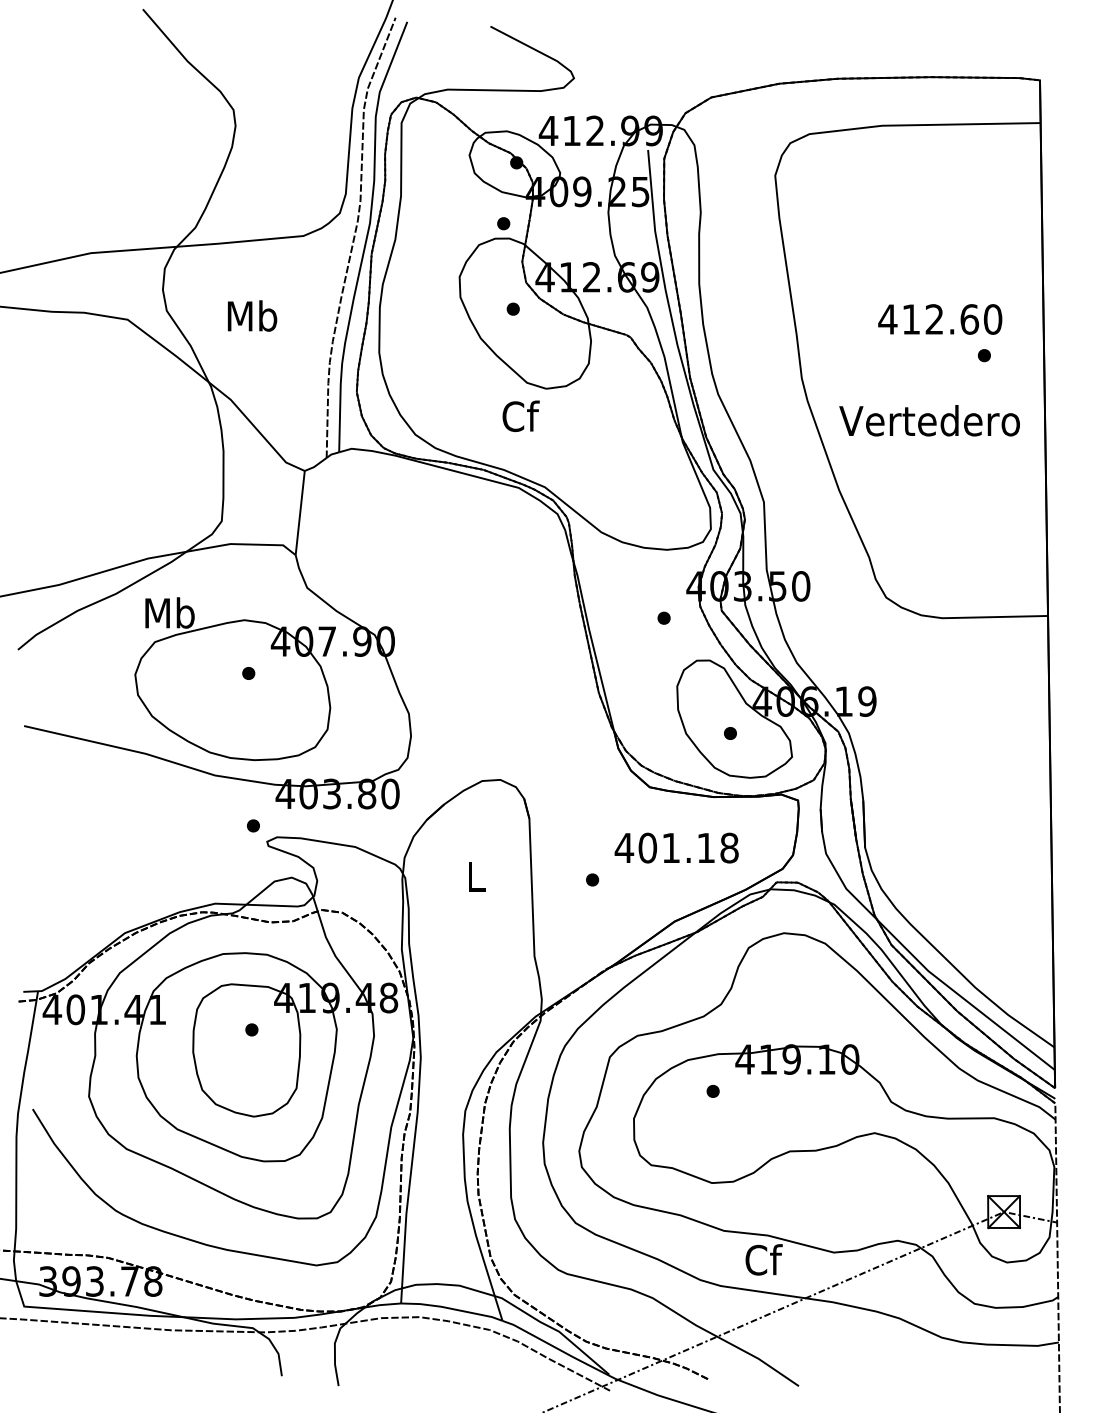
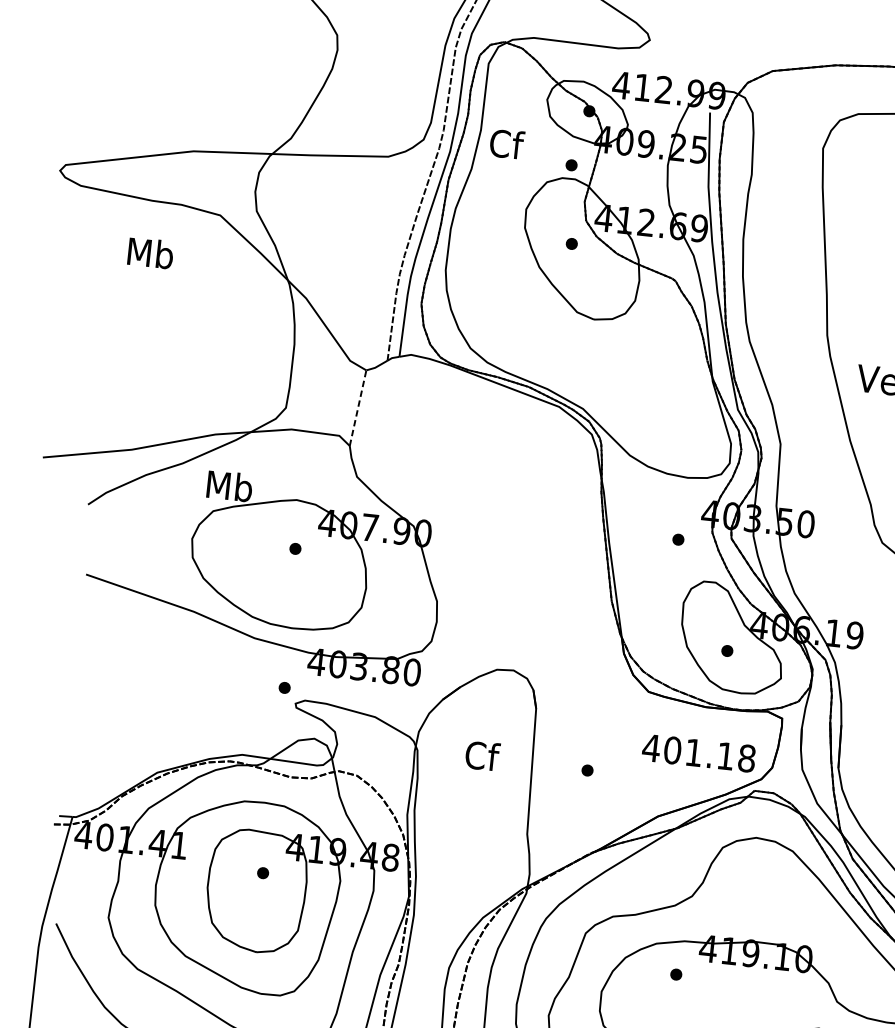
text: (252, 315) -> (150, 252), moved
text: (520, 416) -> (506, 144), moved
line: (300, 512) -> (358, 407), solid -> dashed
text: (676, 847) -> (698, 752), moved
text: (476, 876) -> (482, 755), L -> Cf

